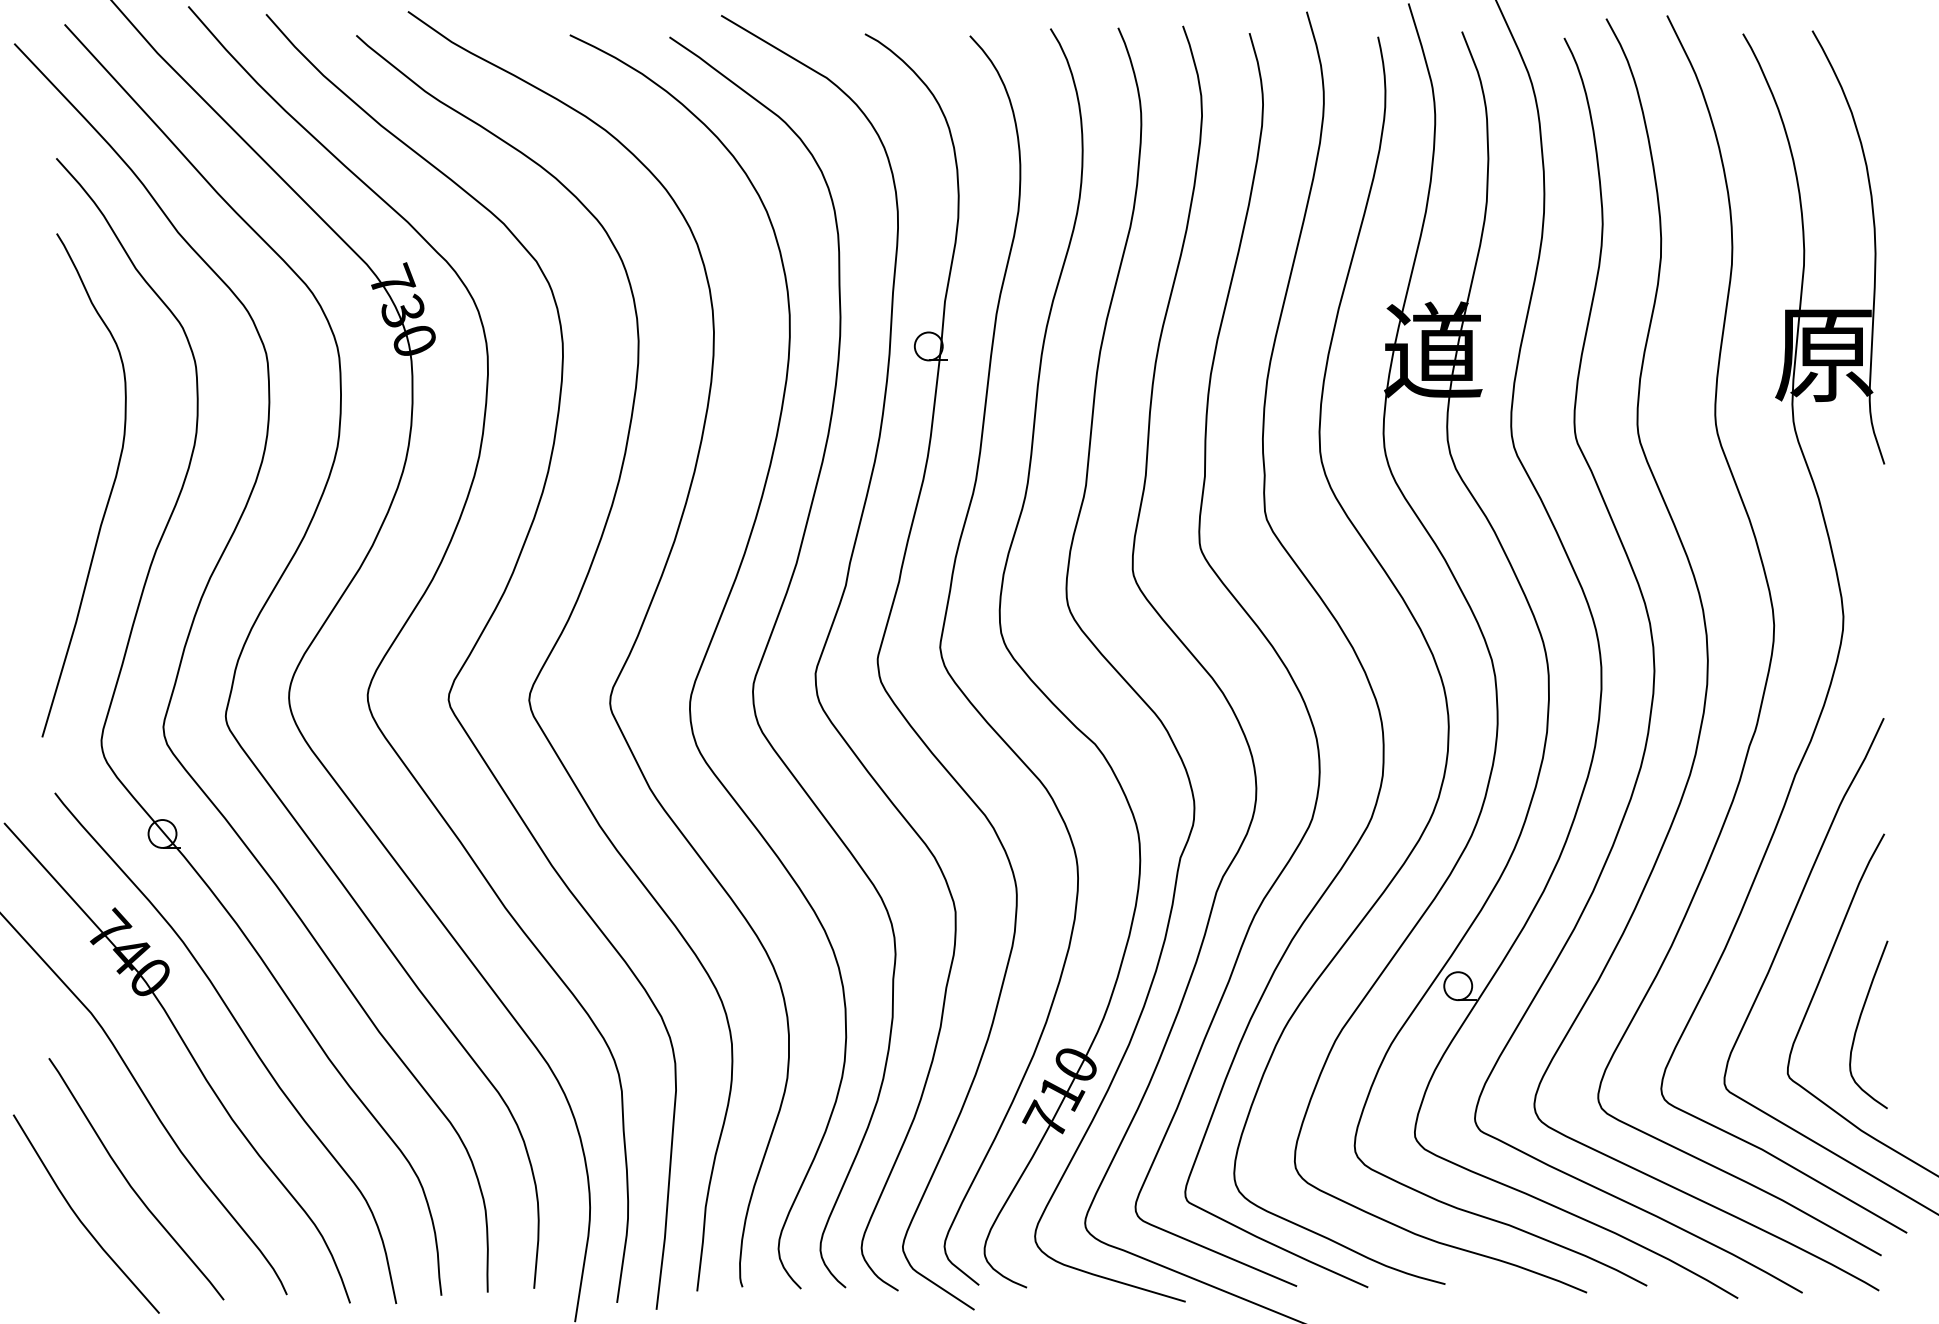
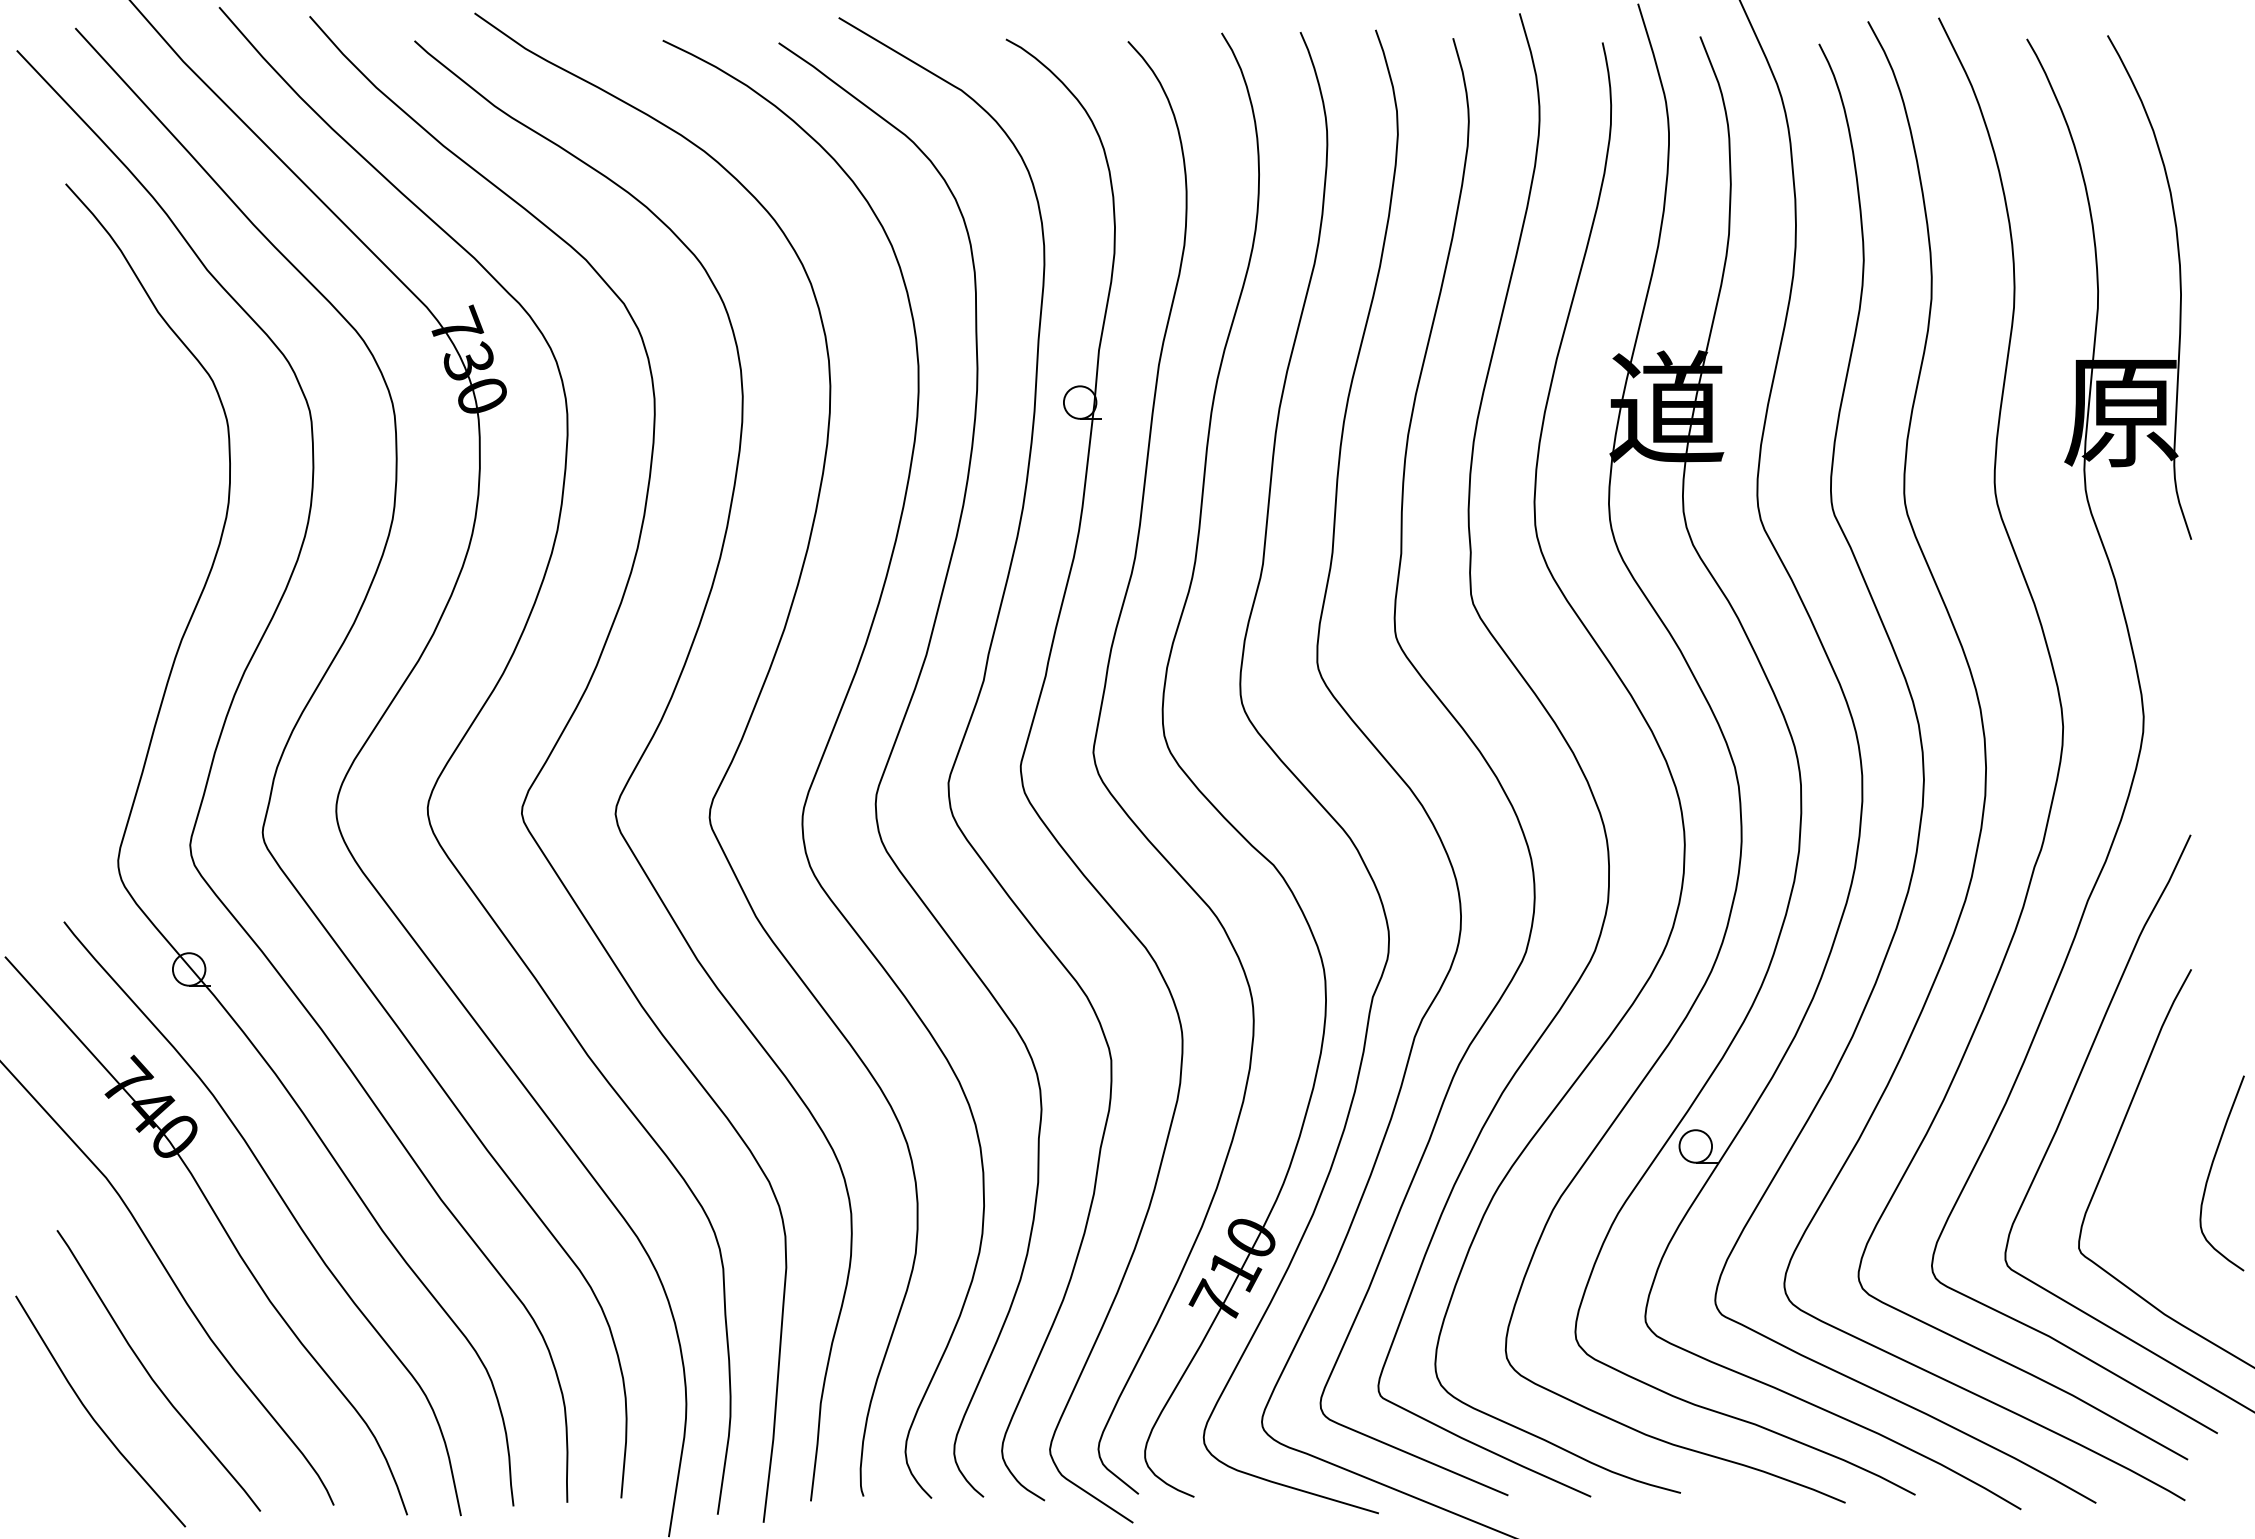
curve: (109, 494) -> (127, 574), removed
curve: (1859, 1022) -> (2211, 1170), moved

